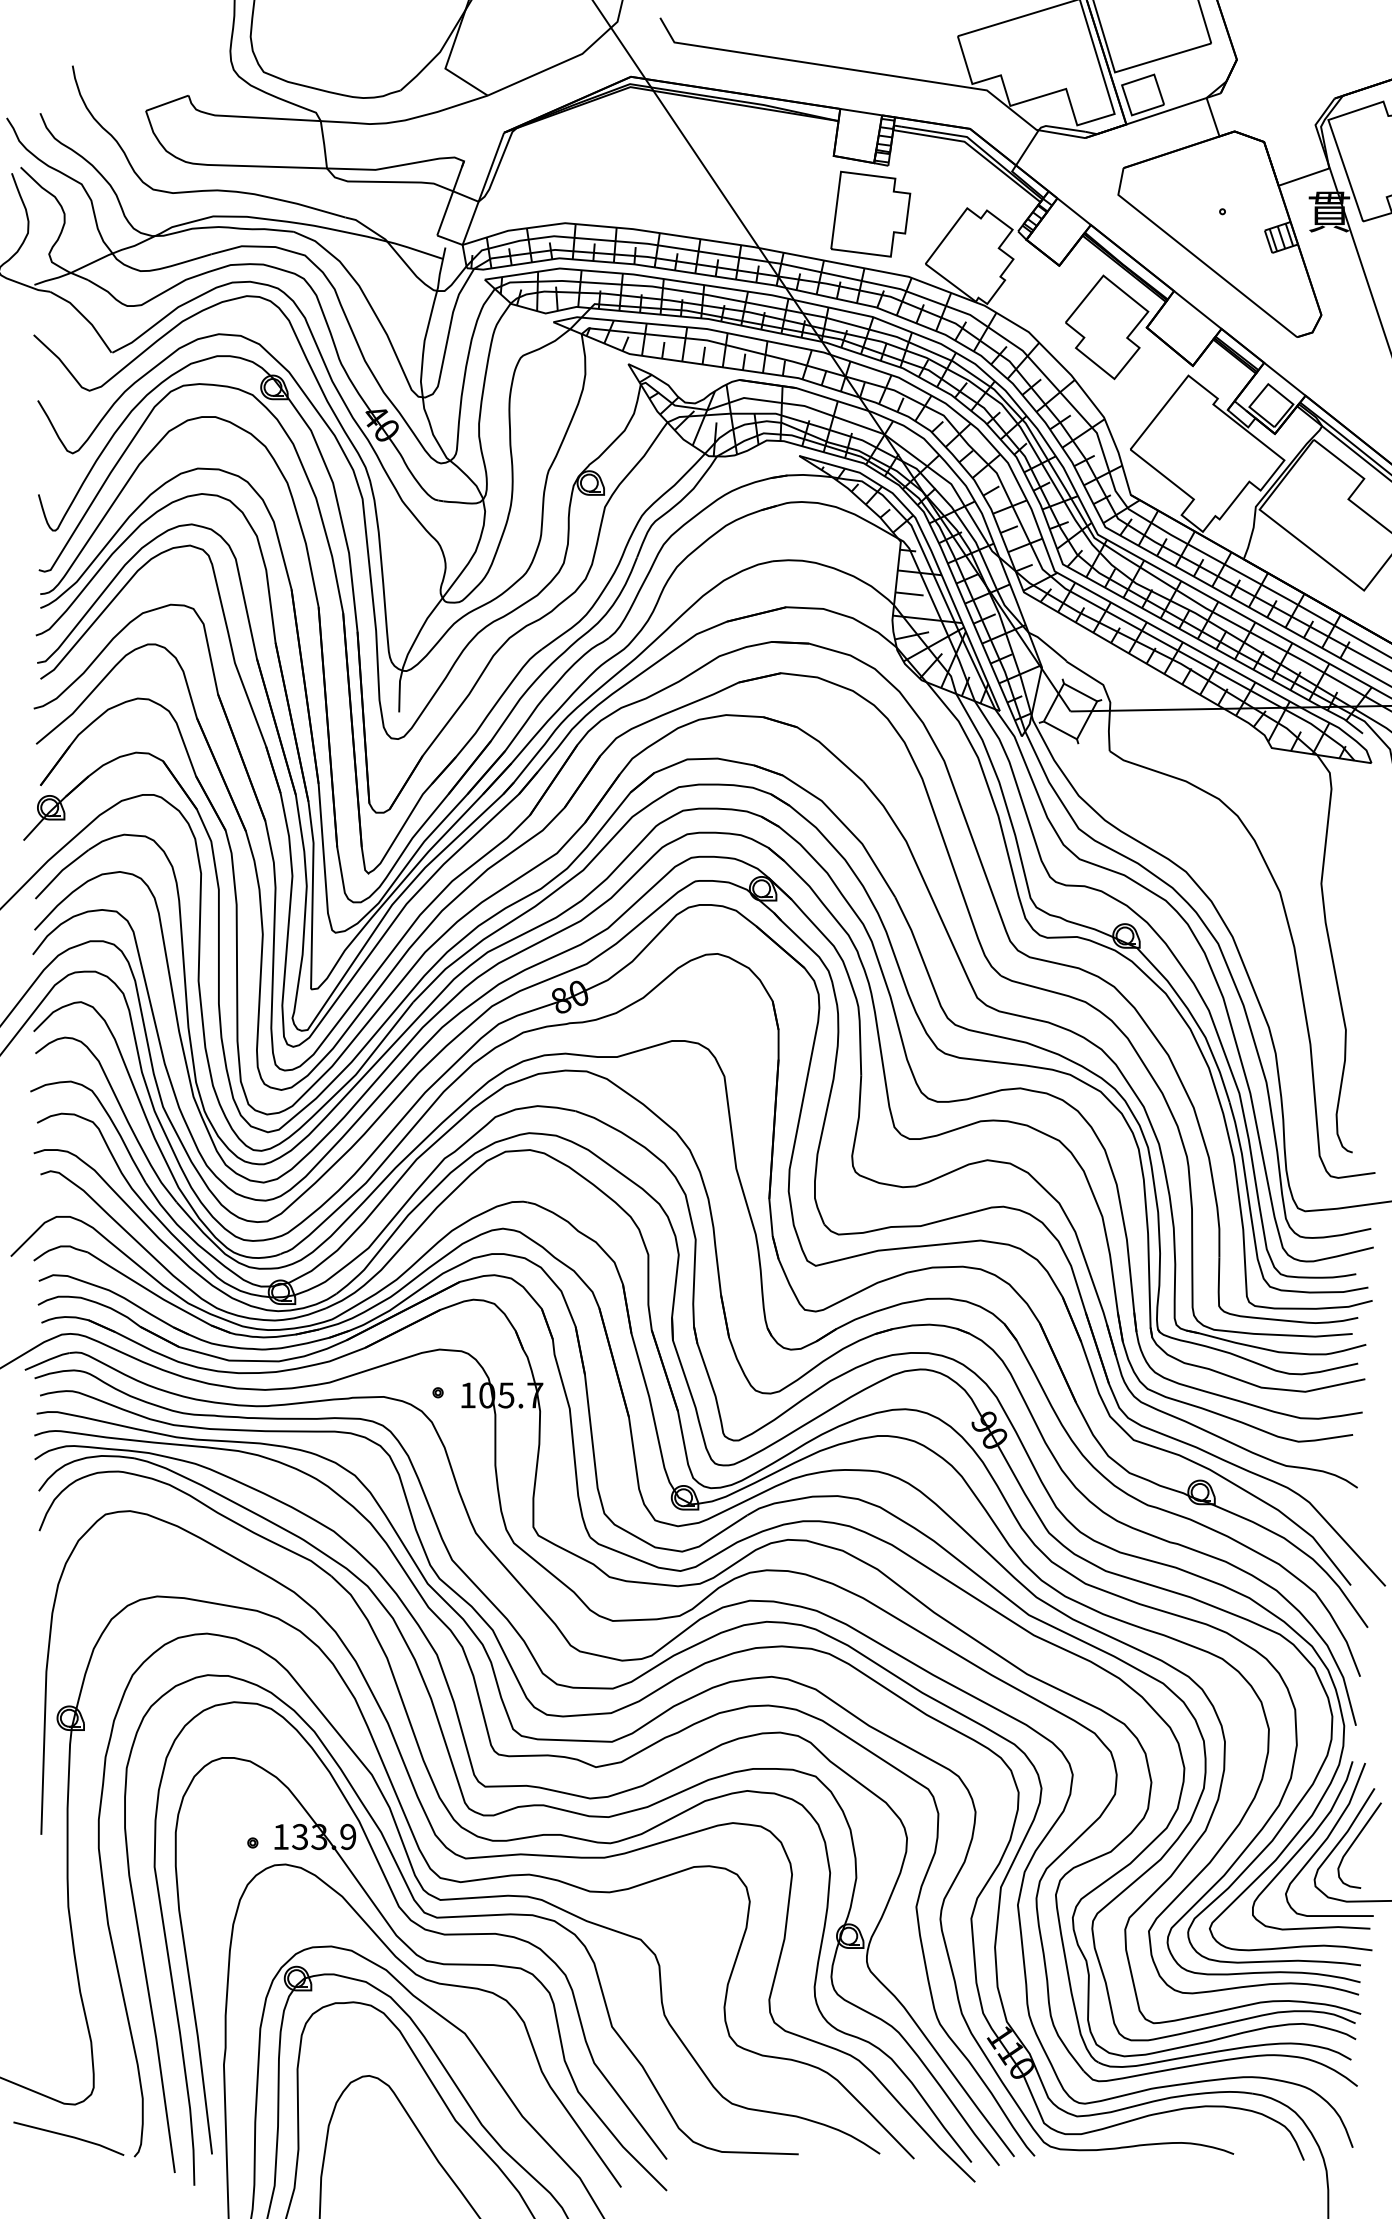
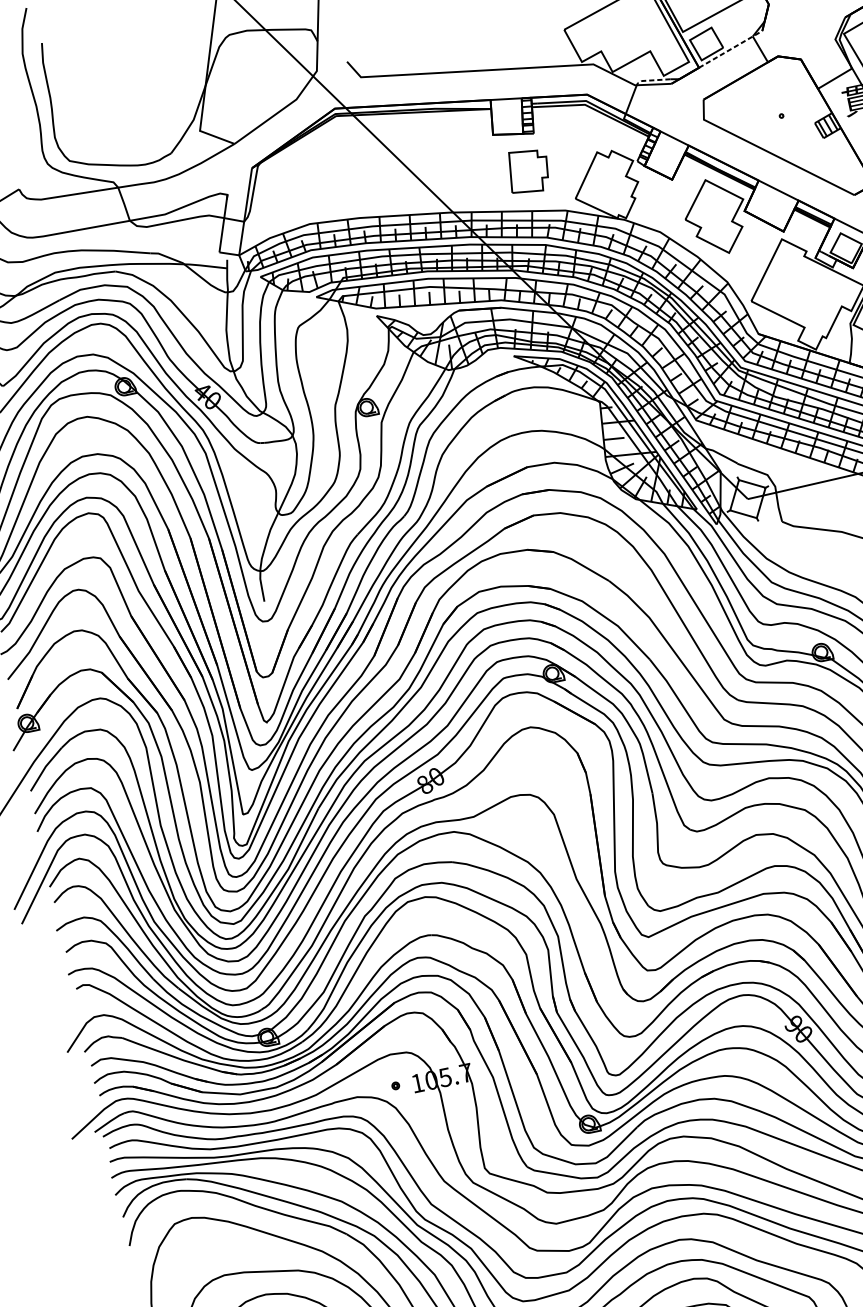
line: (1173, 108) -> (730, 49), solid -> dashed
line: (1059, 128) -> (651, 80), solid -> dashed
part: (870, 213) -> (528, 170), size x0.7

